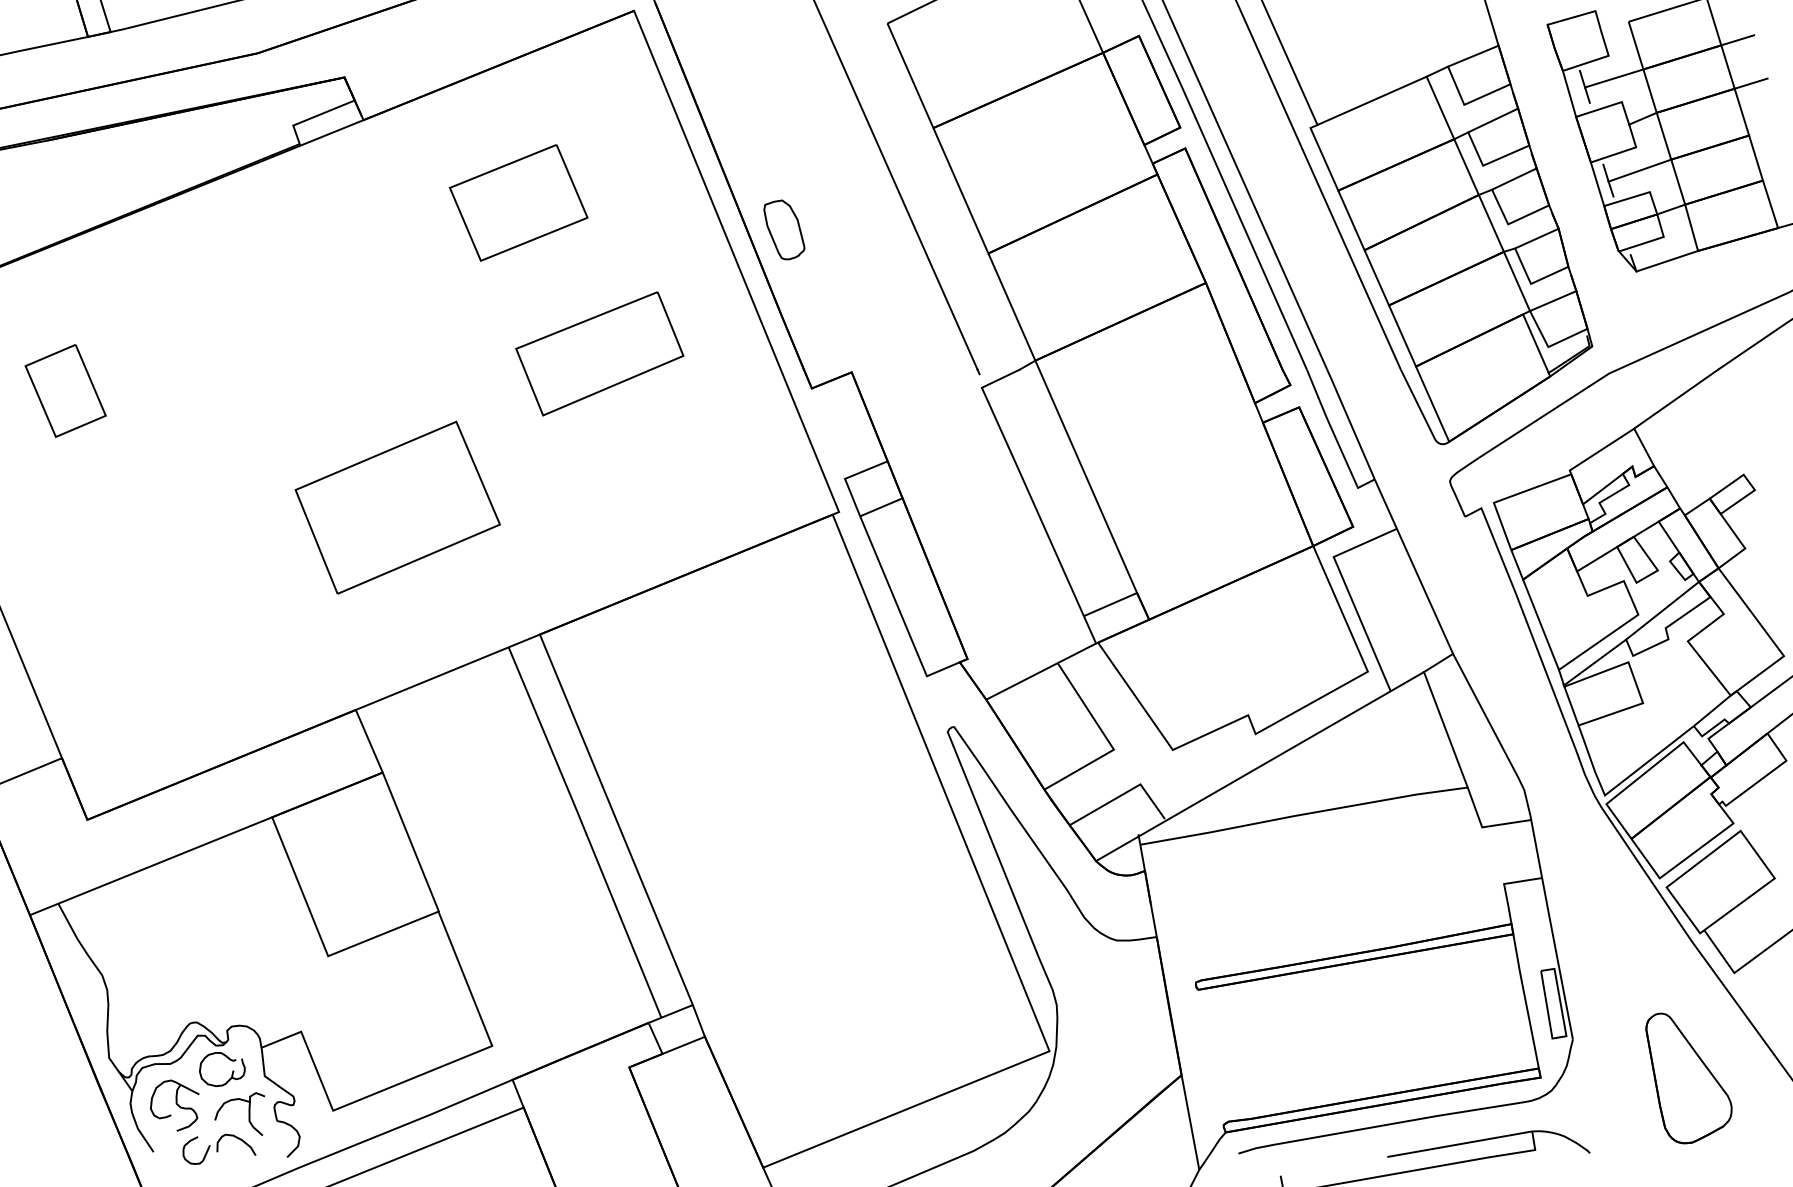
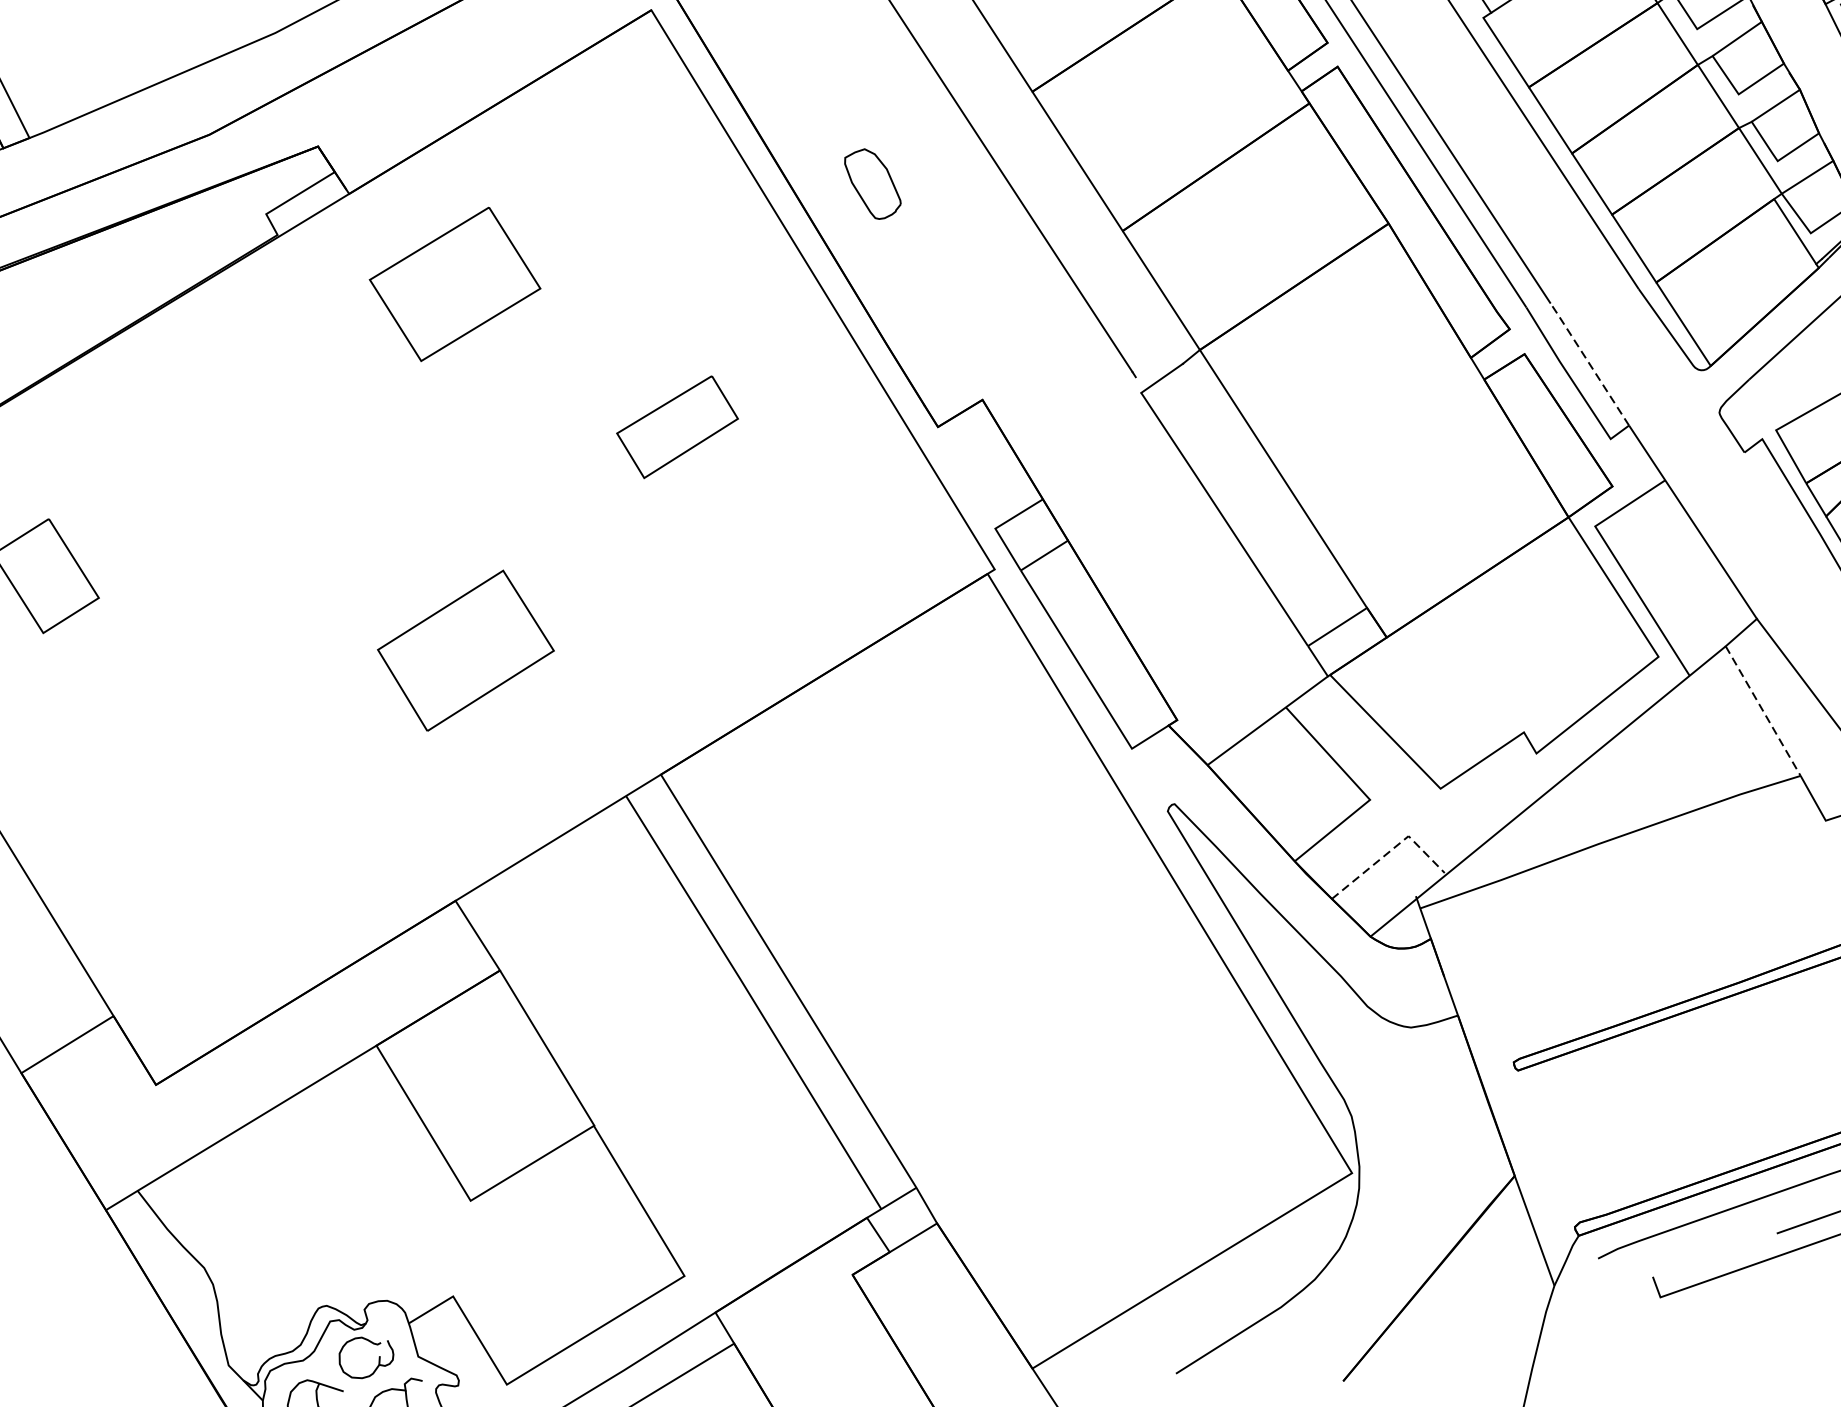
part: (518, 202) -> (454, 283), moved
part: (784, 229) -> (873, 183), moved
part: (599, 353) -> (677, 426), size x0.6
line: (1350, 423) -> (1589, 363), solid -> dashed
part: (397, 507) -> (465, 650), size x0.7
line: (1445, 729) -> (1762, 710), solid -> dashed
line: (1124, 793) -> (1391, 850), solid -> dashed

